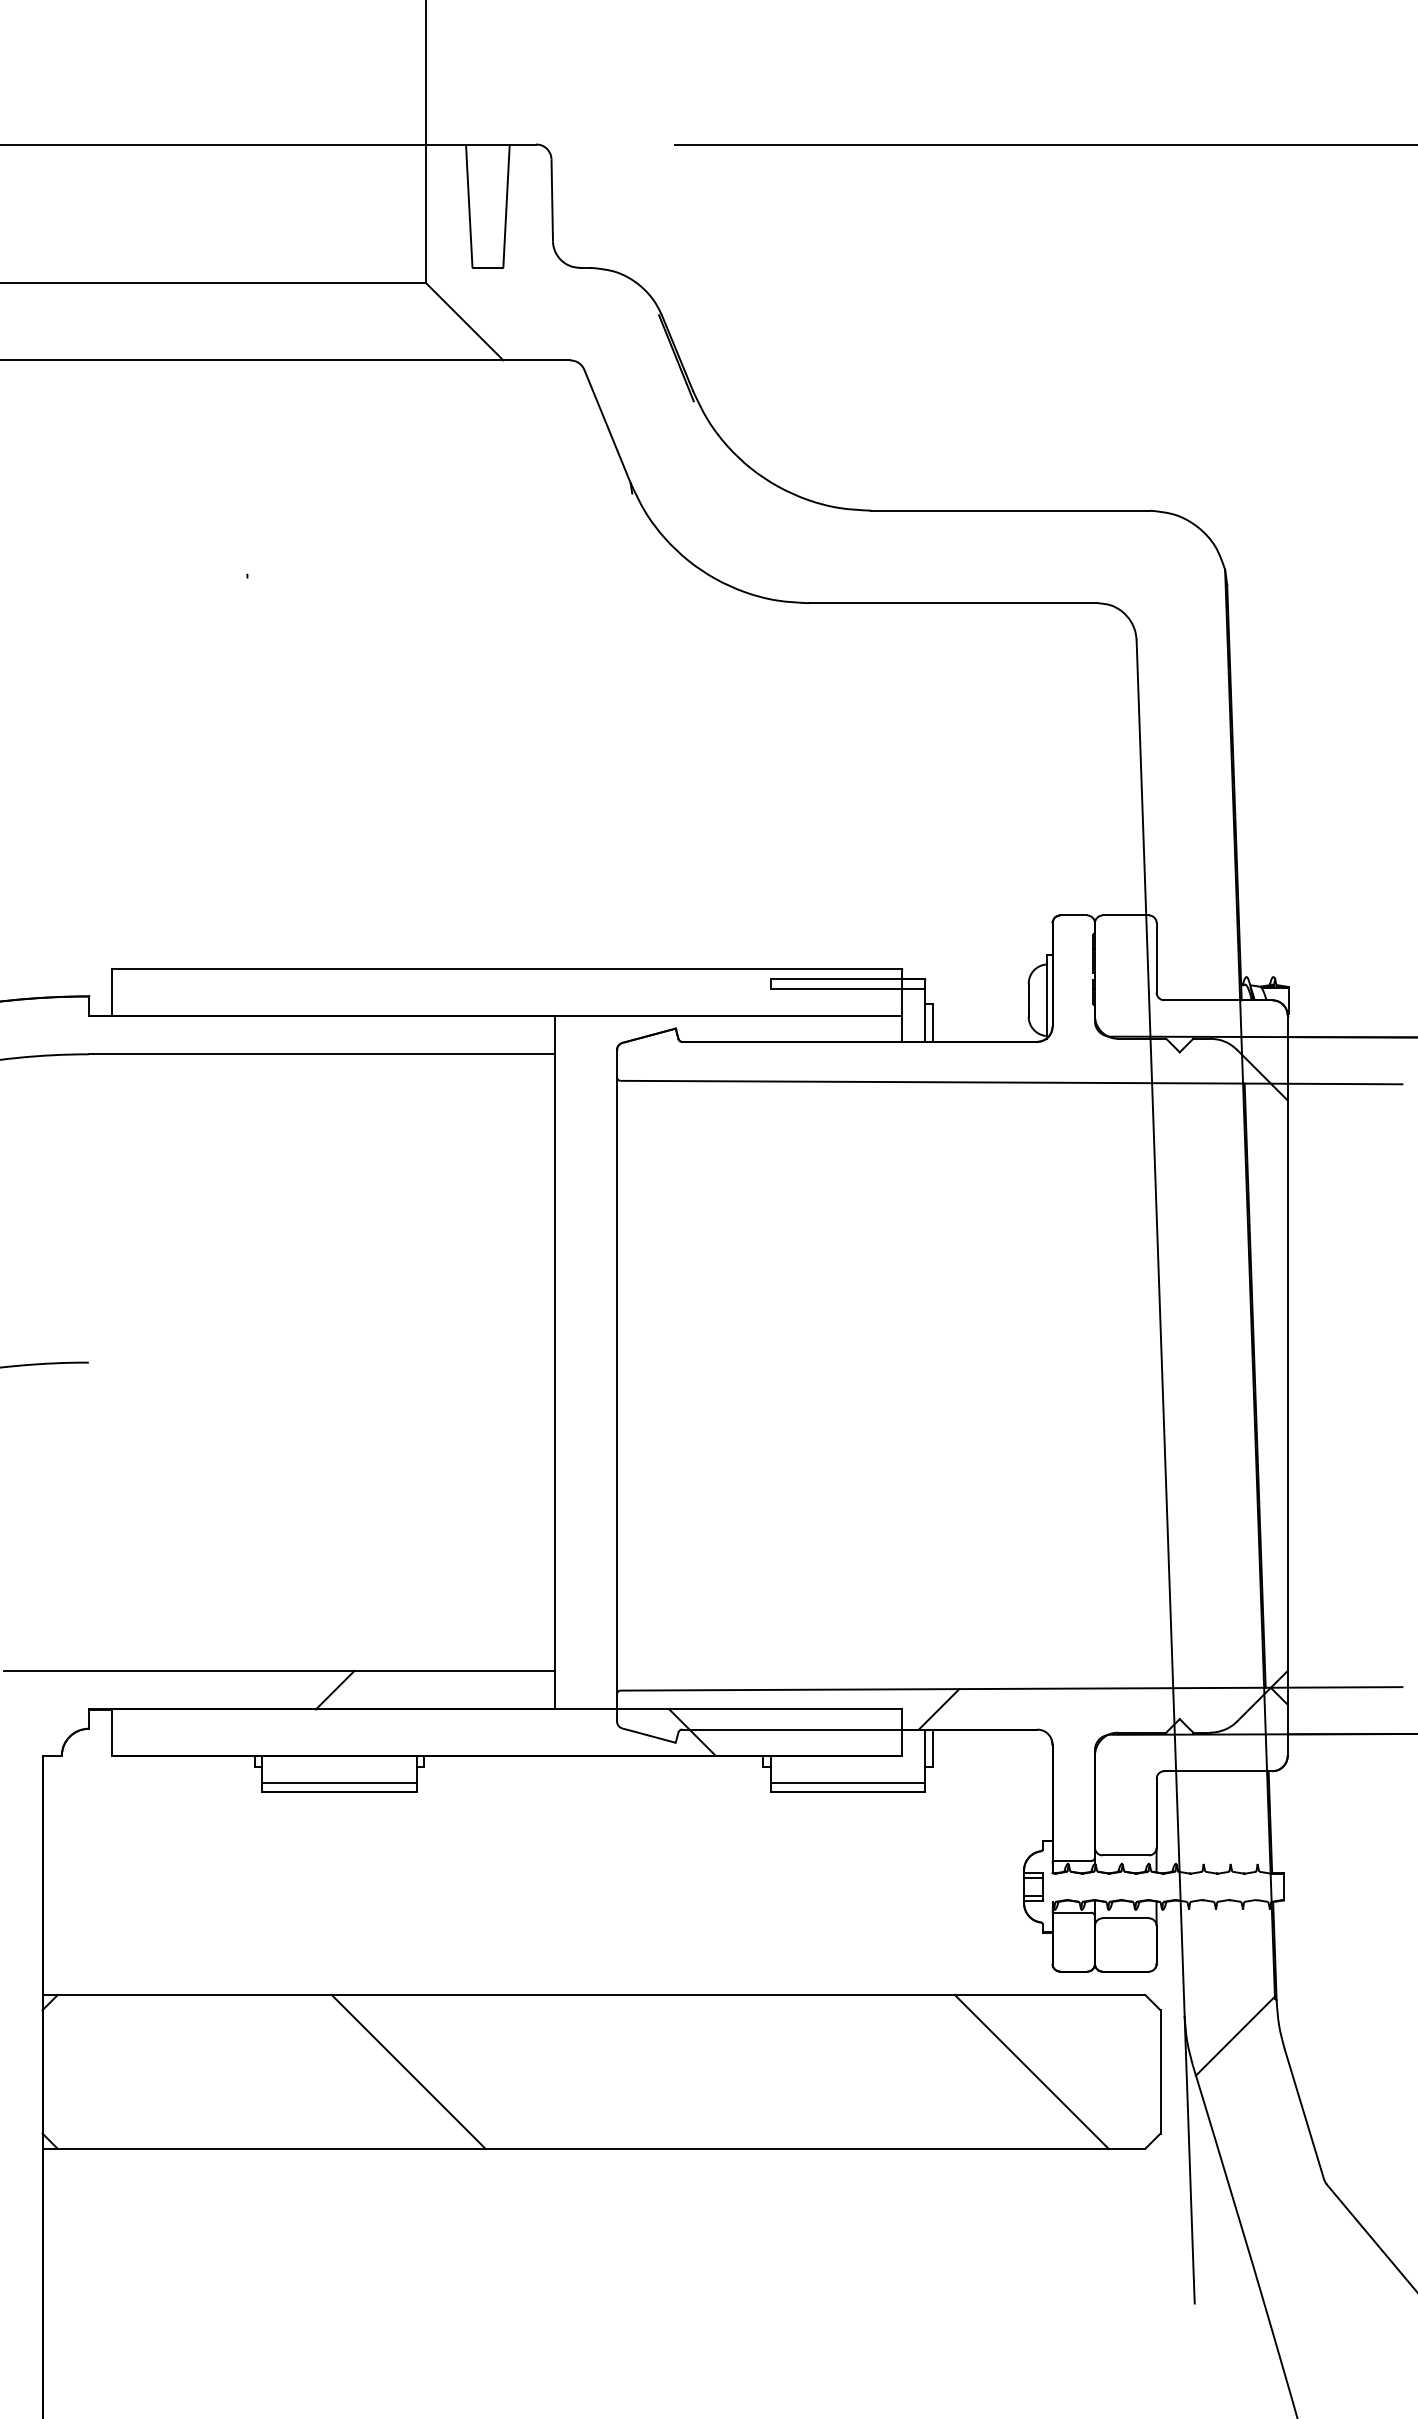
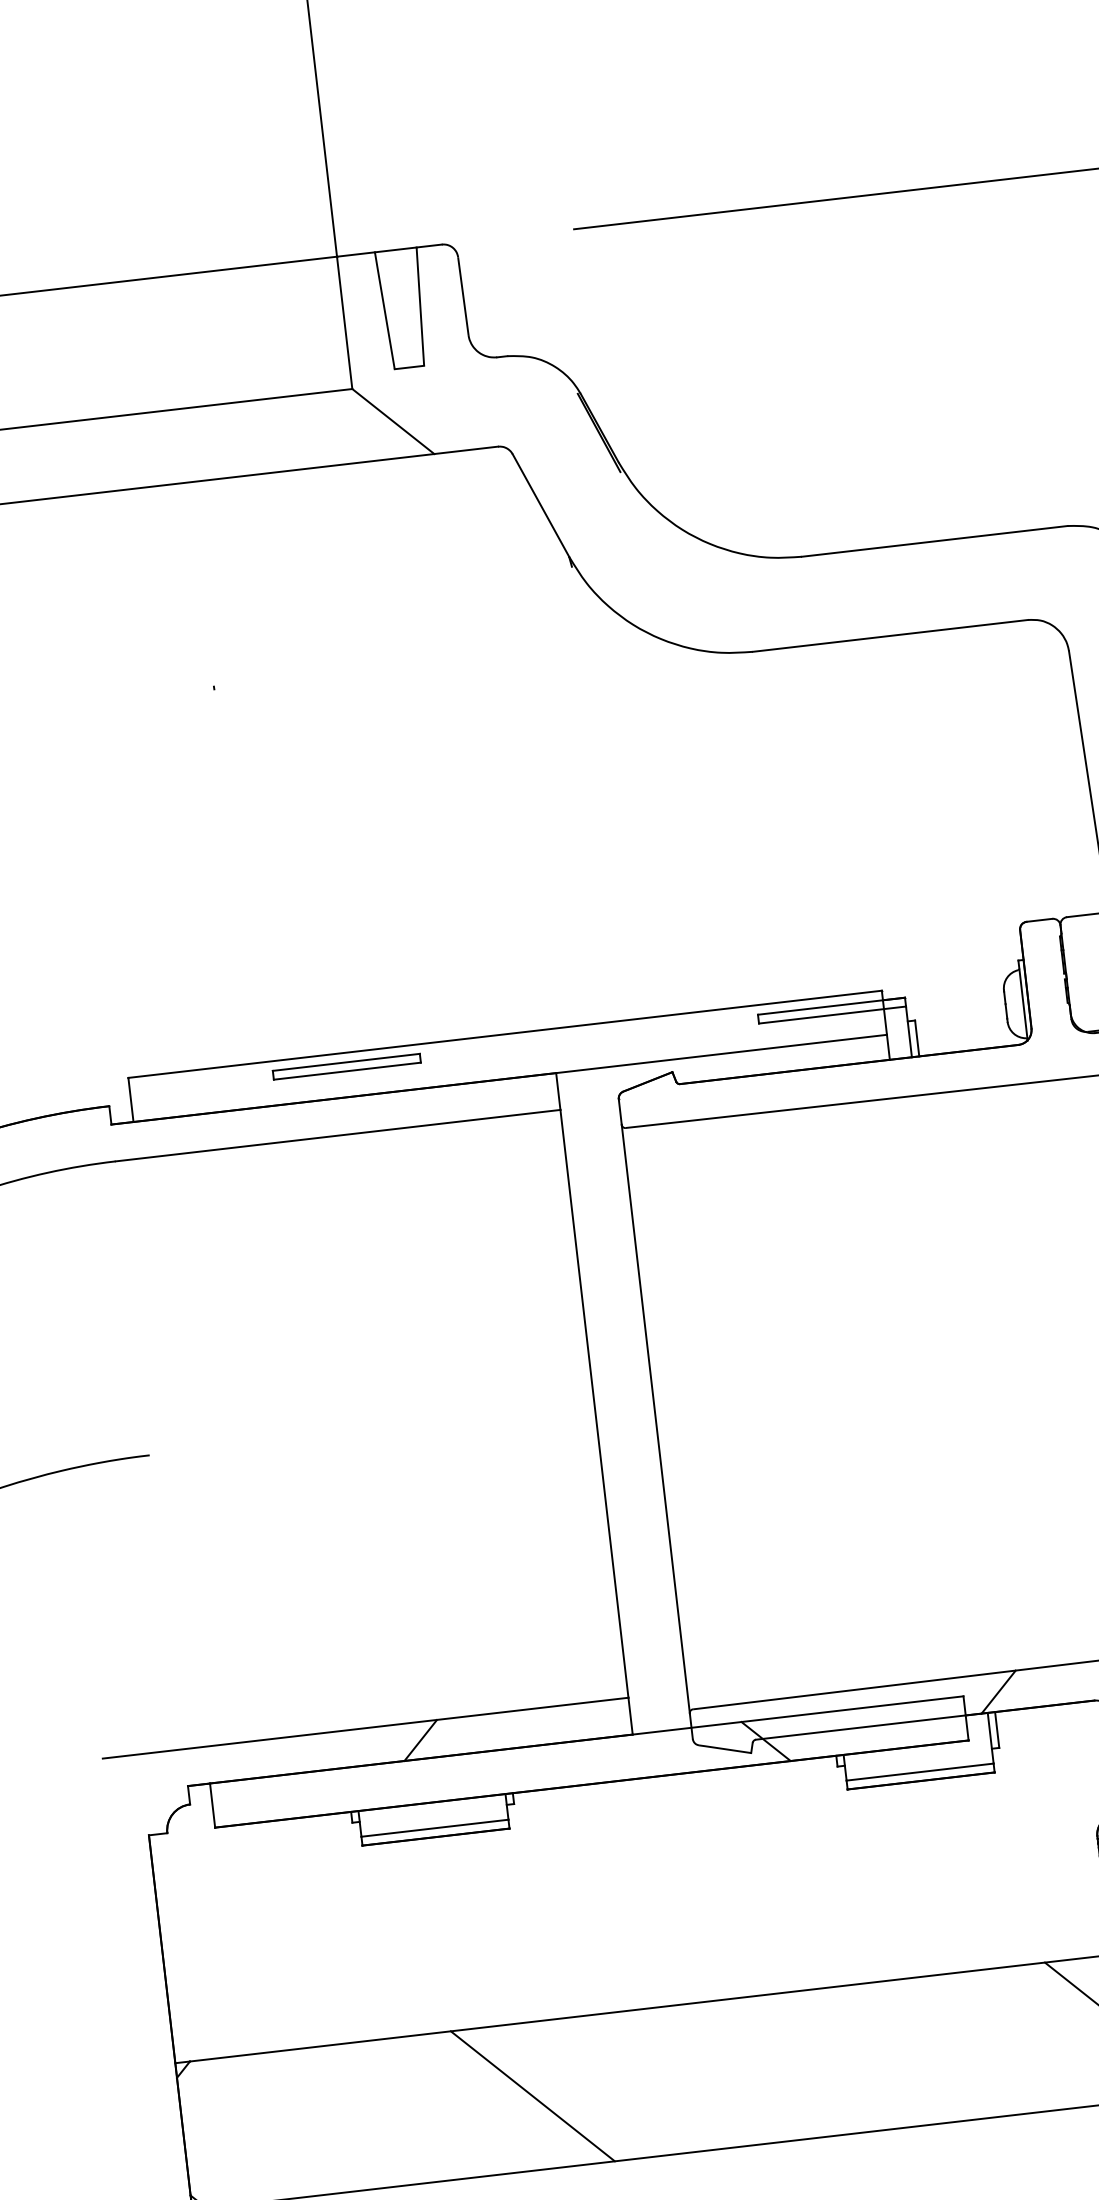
part: (339, 983) -> (346, 1066), added

